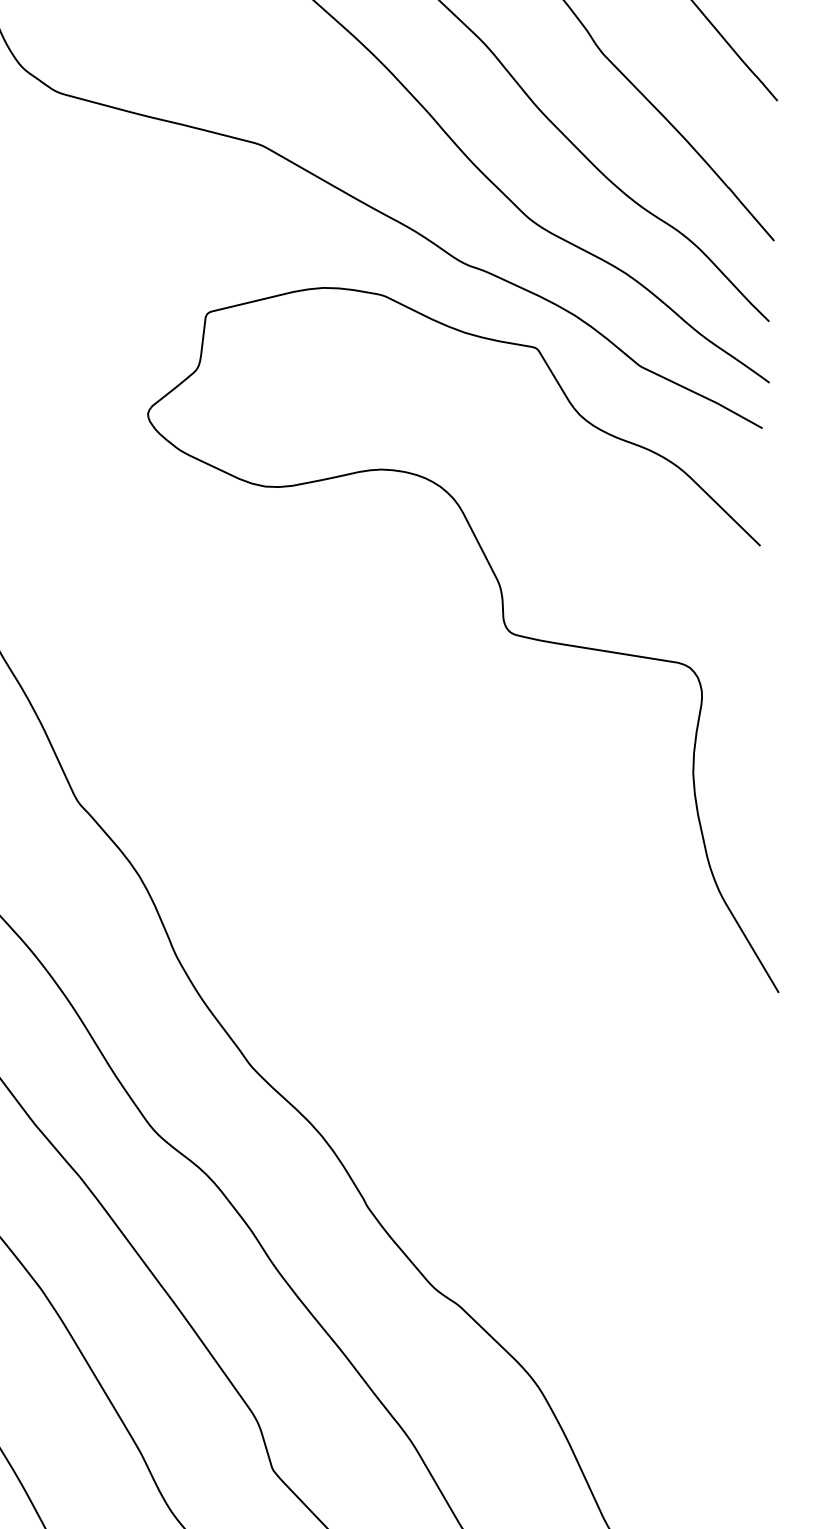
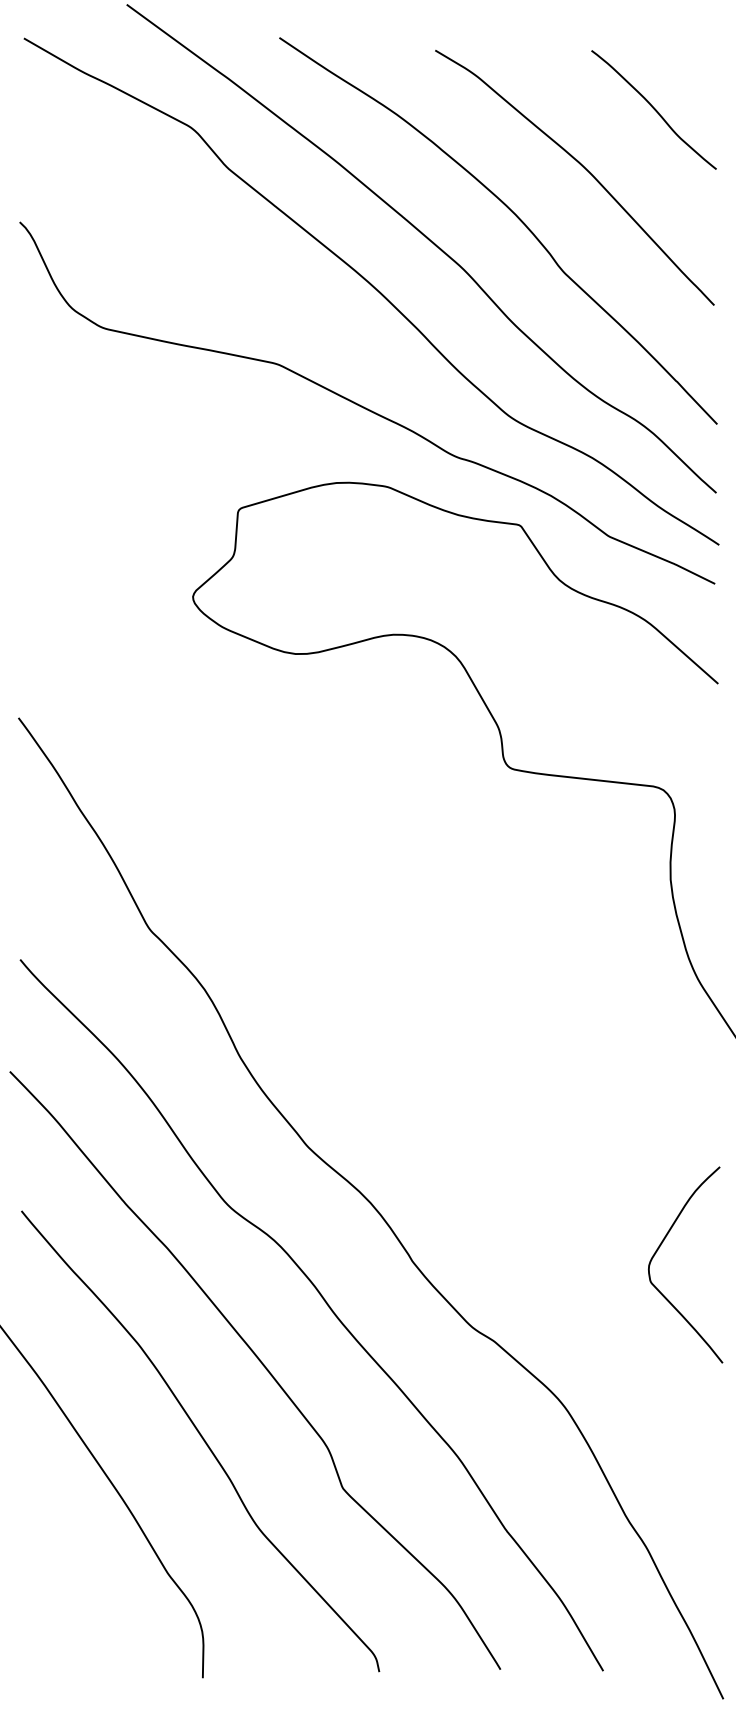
curve: (657, 1208) -> (658, 1250), added

